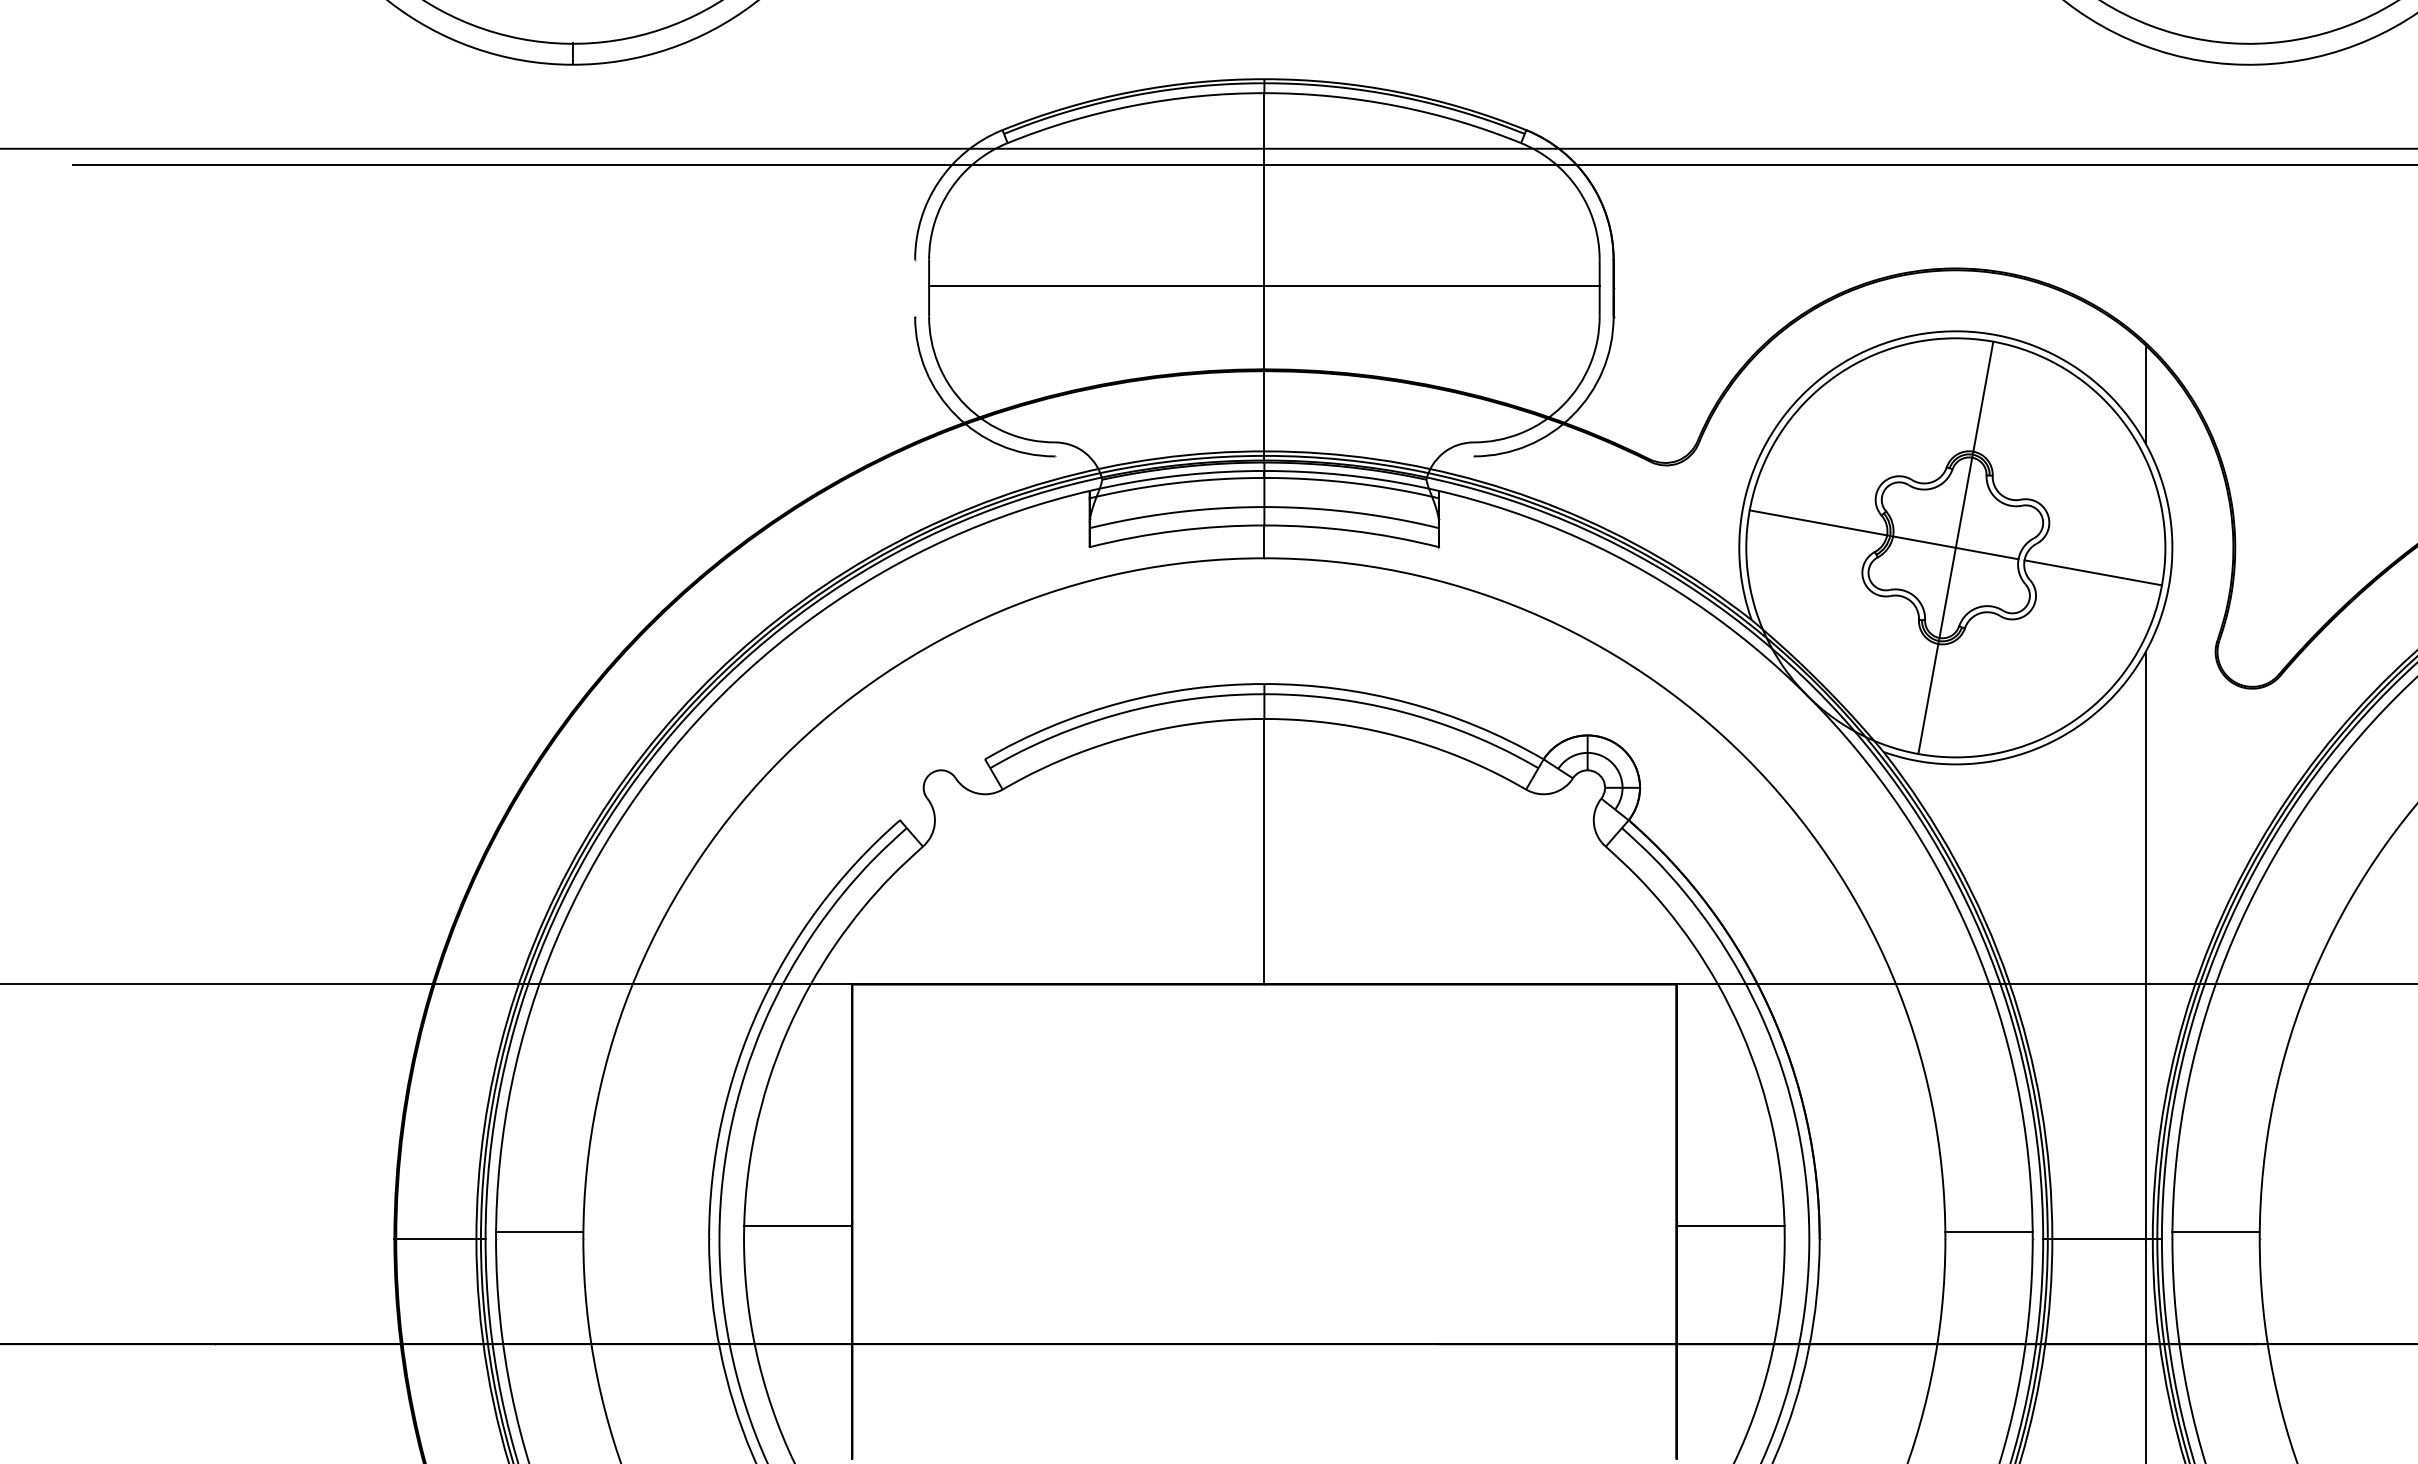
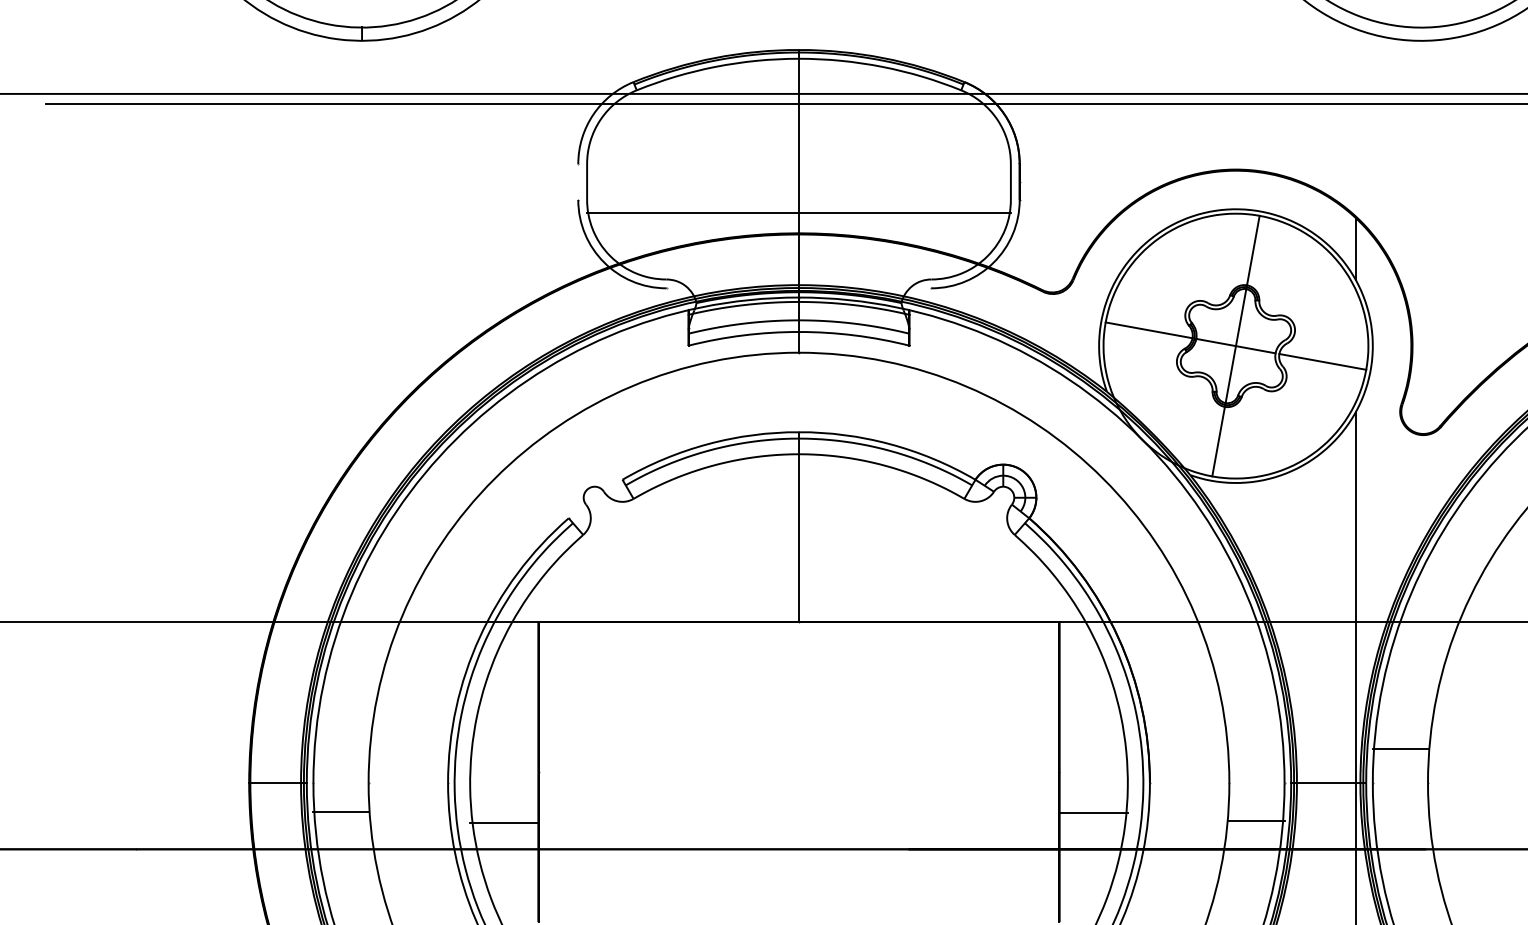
line: (1263, 285) -> (798, 212), moved
line: (798, 1225) -> (504, 822), moved
line: (1730, 1225) -> (1093, 812), moved
line: (538, 1232) -> (340, 811), moved
line: (1988, 1232) -> (1256, 820), moved
line: (2216, 1232) -> (1400, 748), moved

